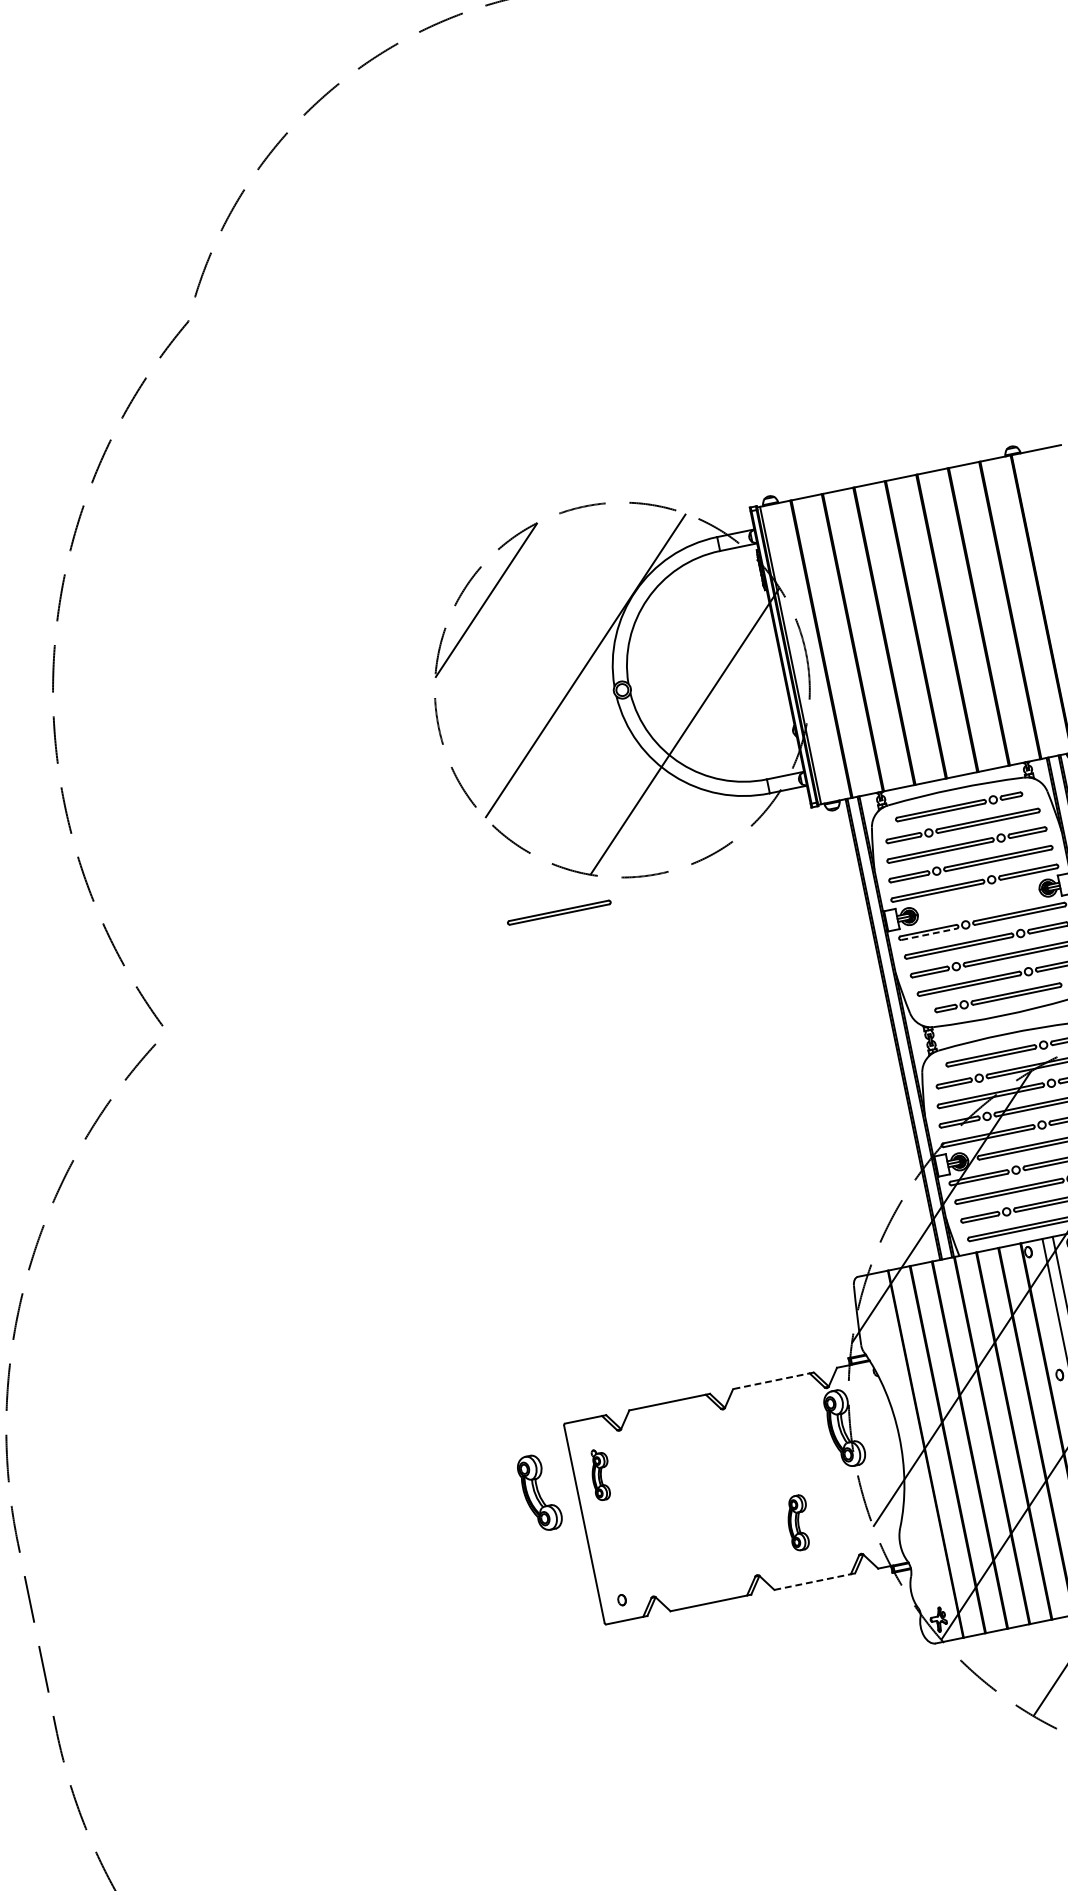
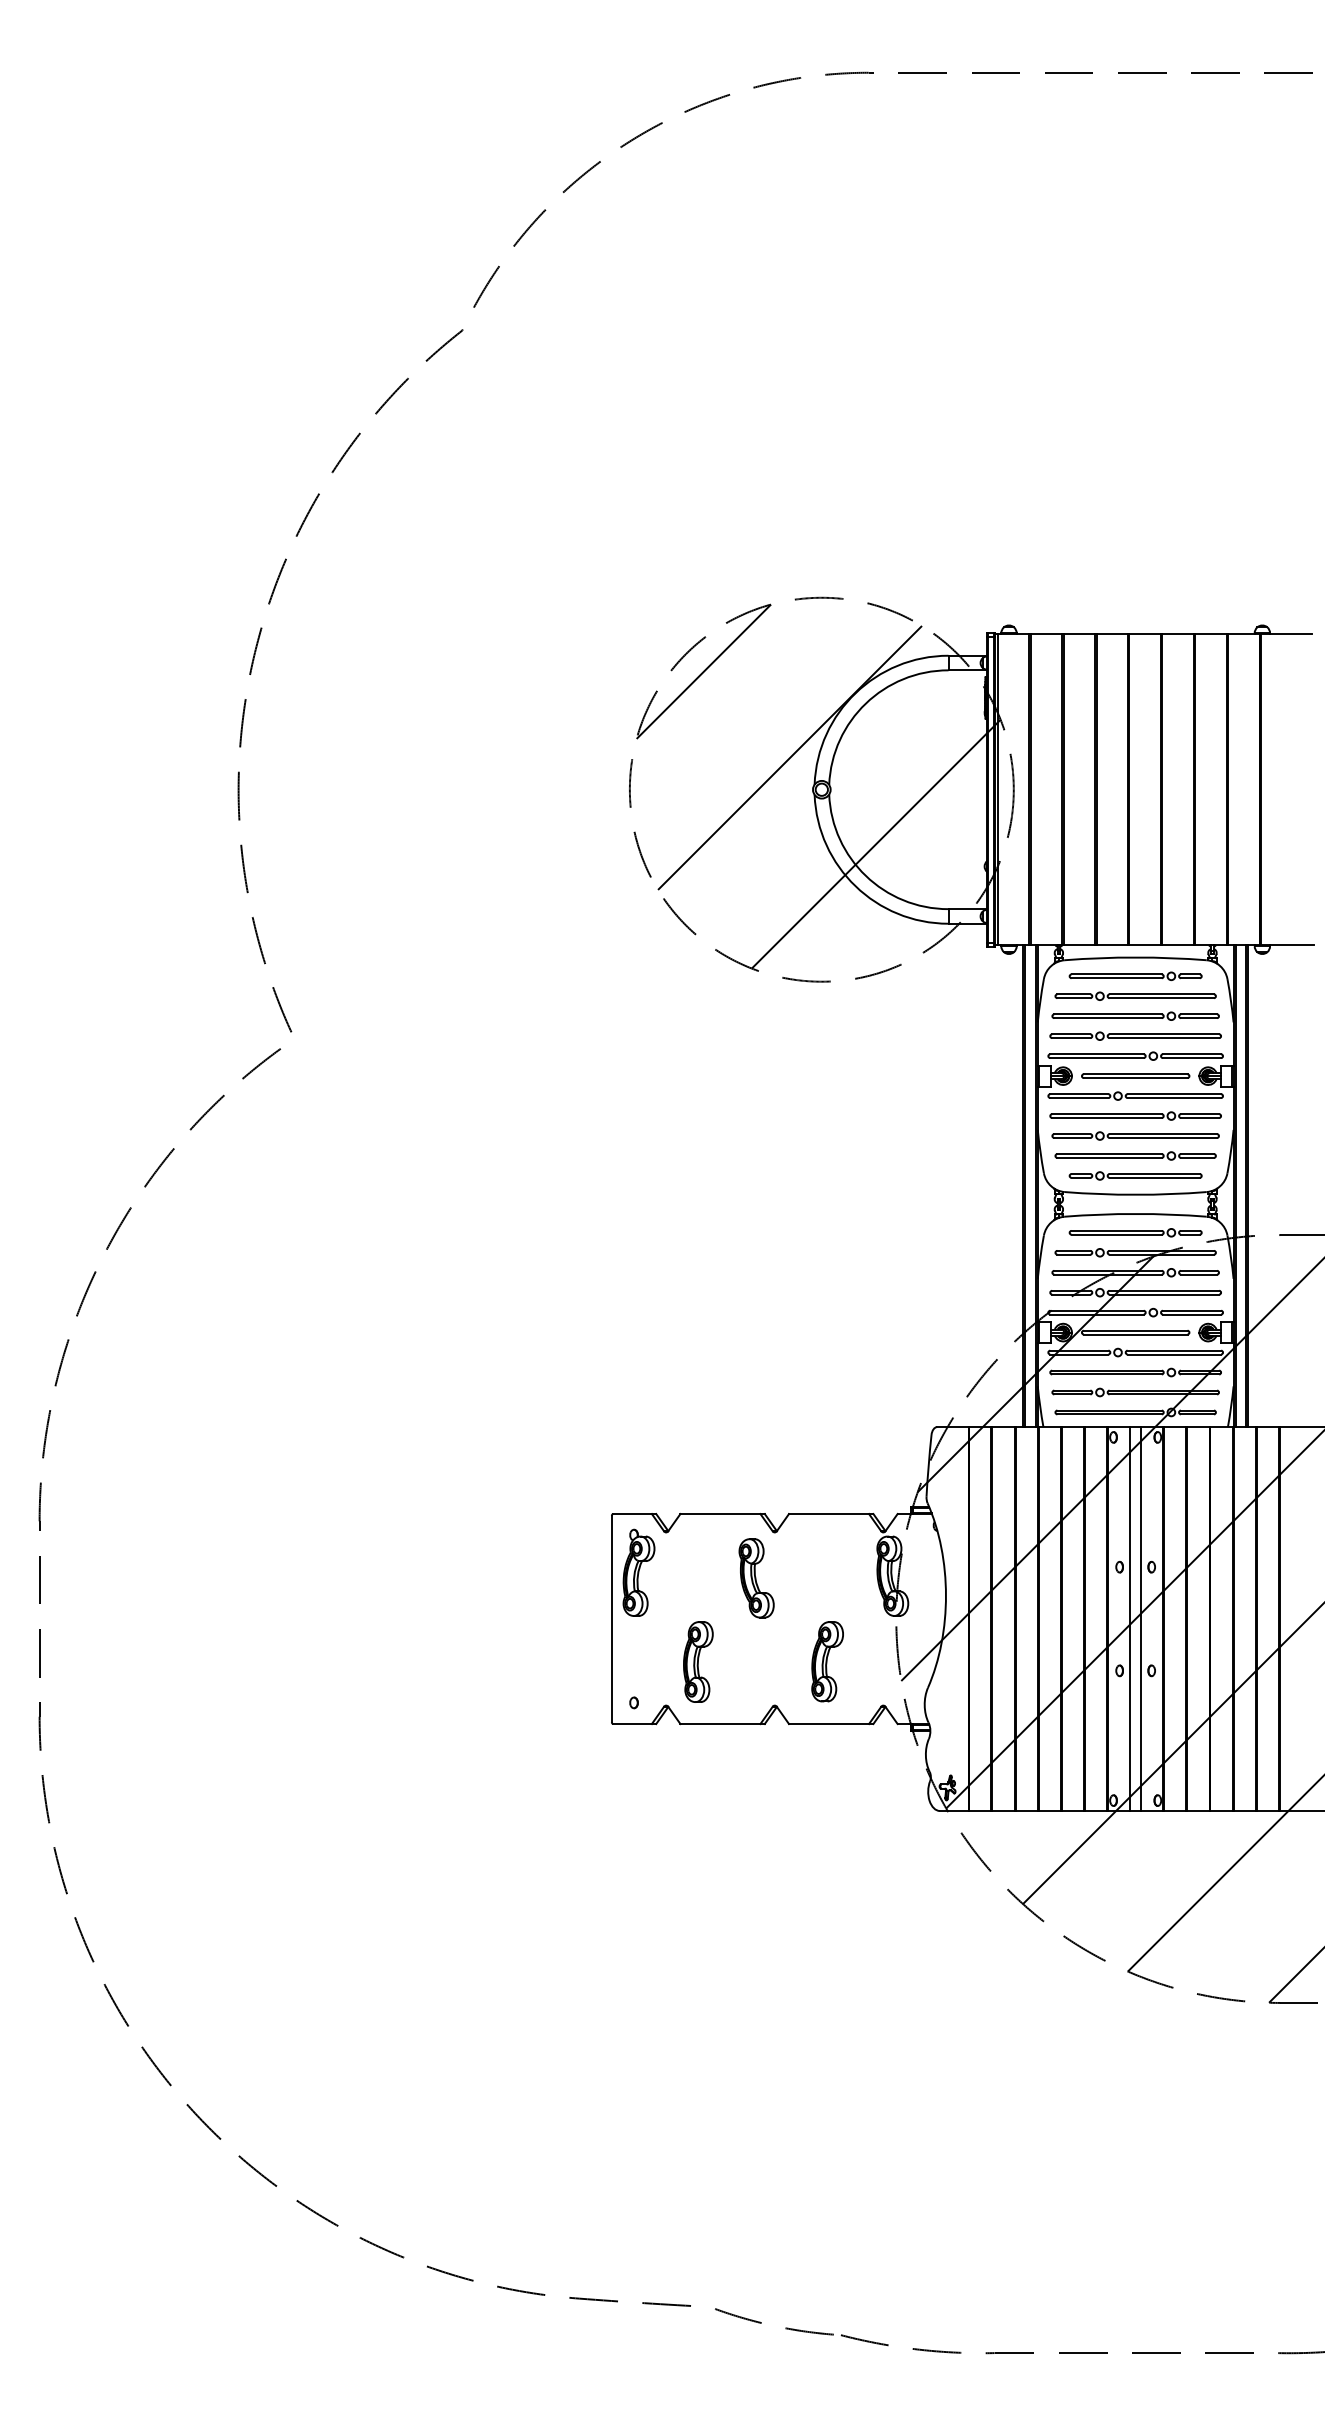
part: (559, 912) -> (1135, 1075), moved
line: (929, 934) -> (1079, 1098), dashed -> solid
line: (772, 1381) -> (830, 1514), dashed -> solid
part: (600, 1474) -> (638, 1572), size x1.67
part: (539, 1493) -> (756, 1578), moved
part: (798, 1522) -> (827, 1661), size x1.43
part: (675, 1547) -> (698, 1661), added
line: (815, 1582) -> (831, 1724), dashed -> solid

